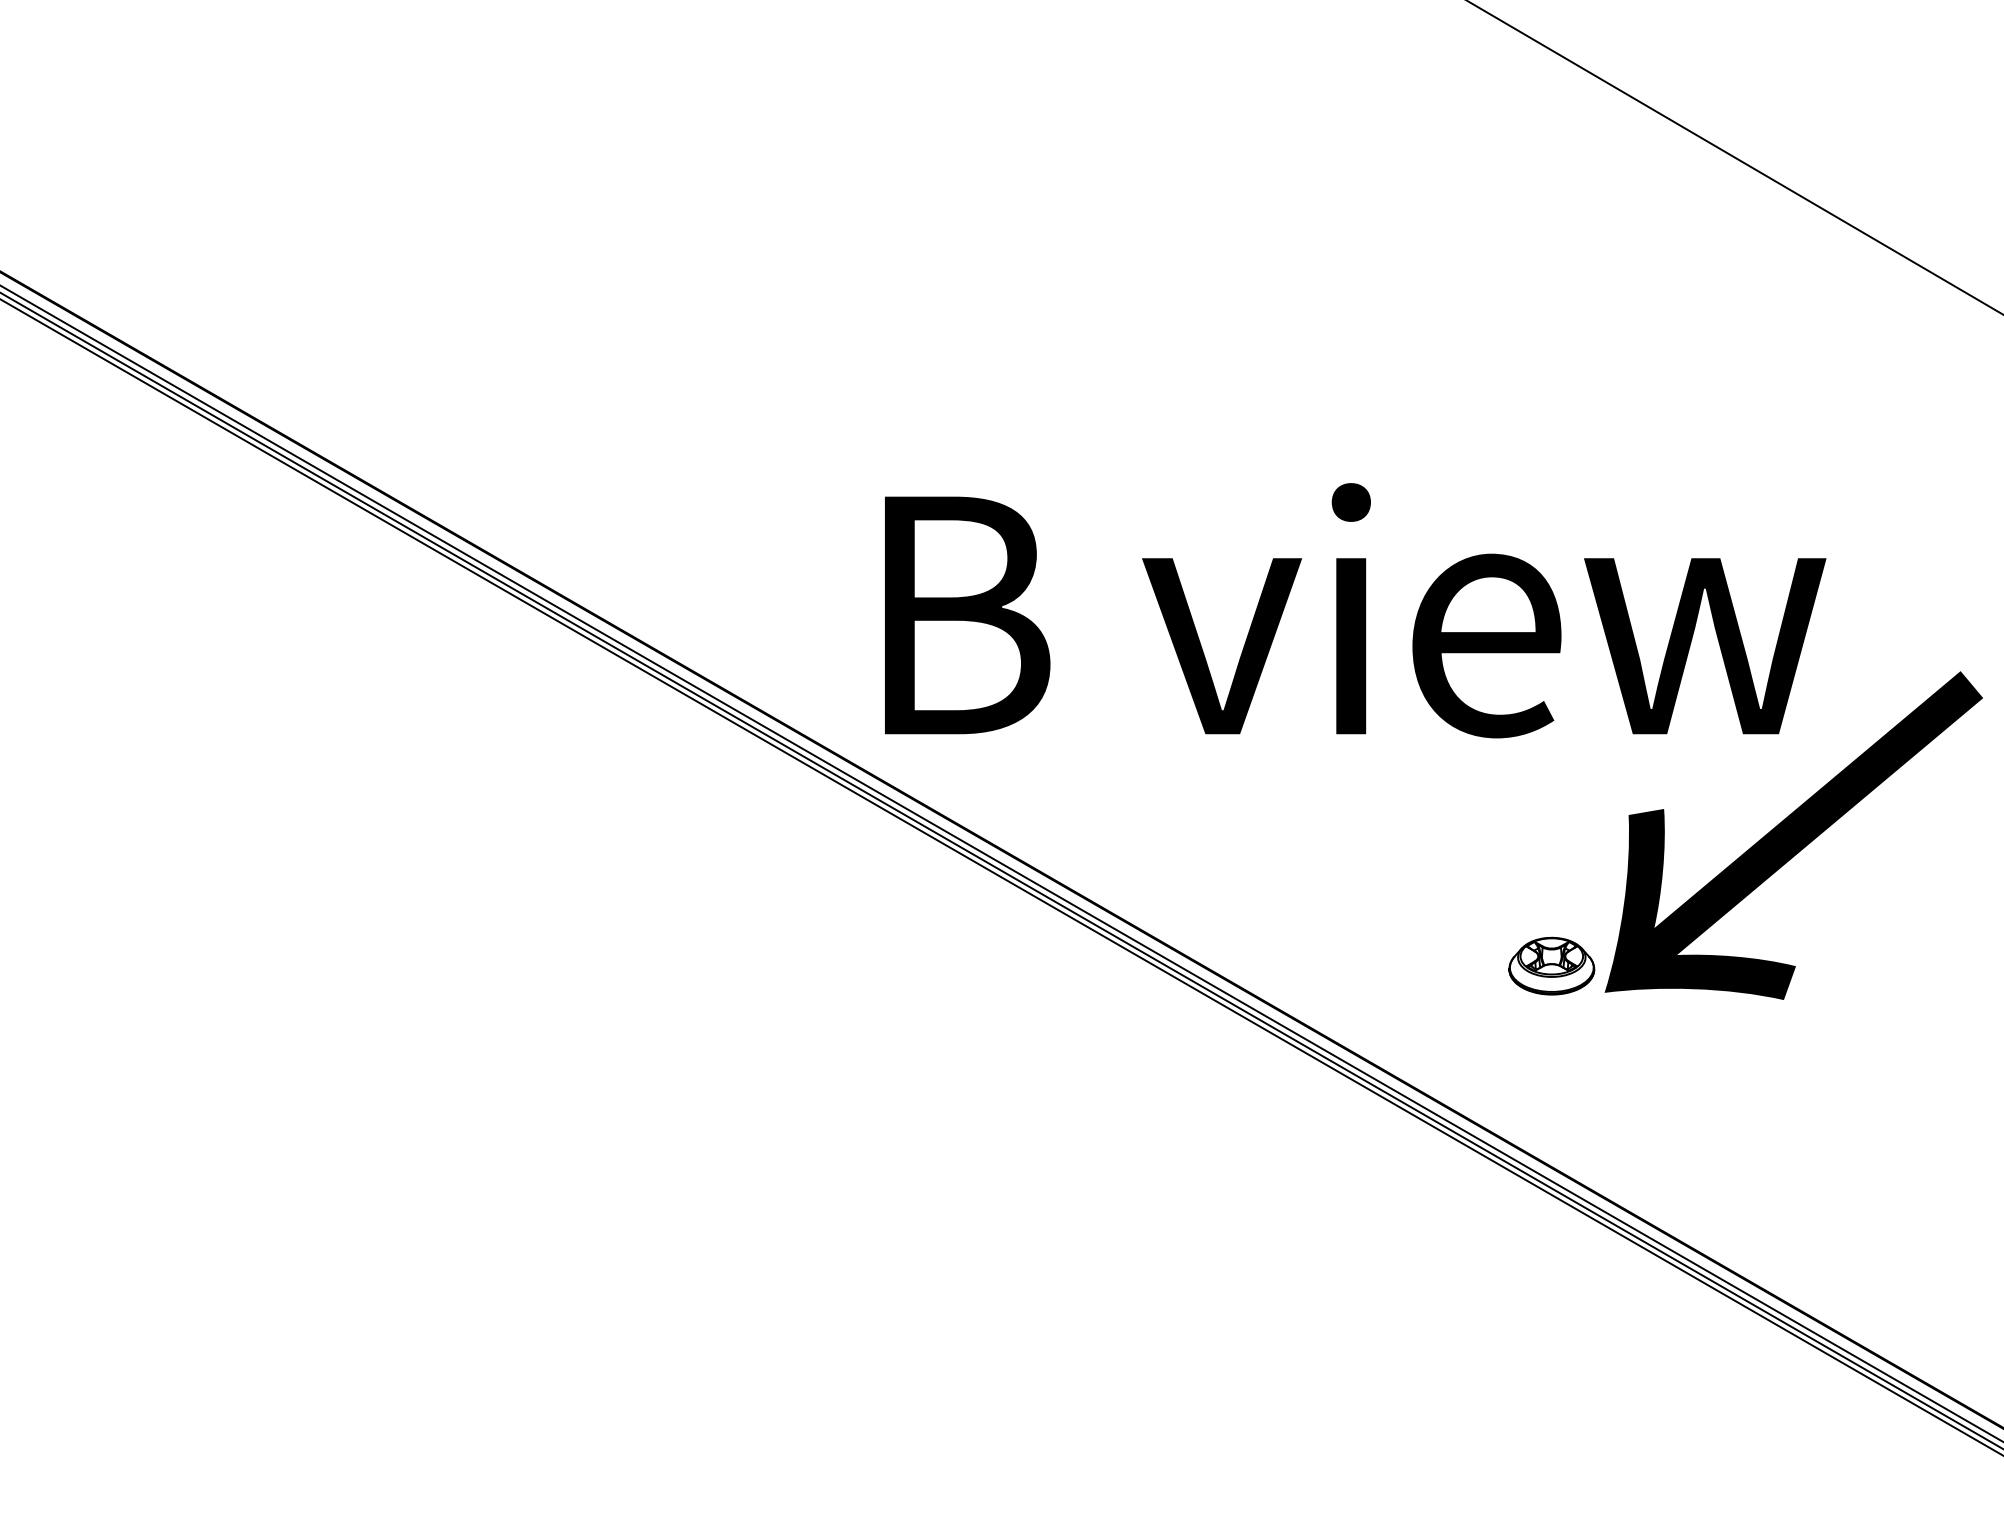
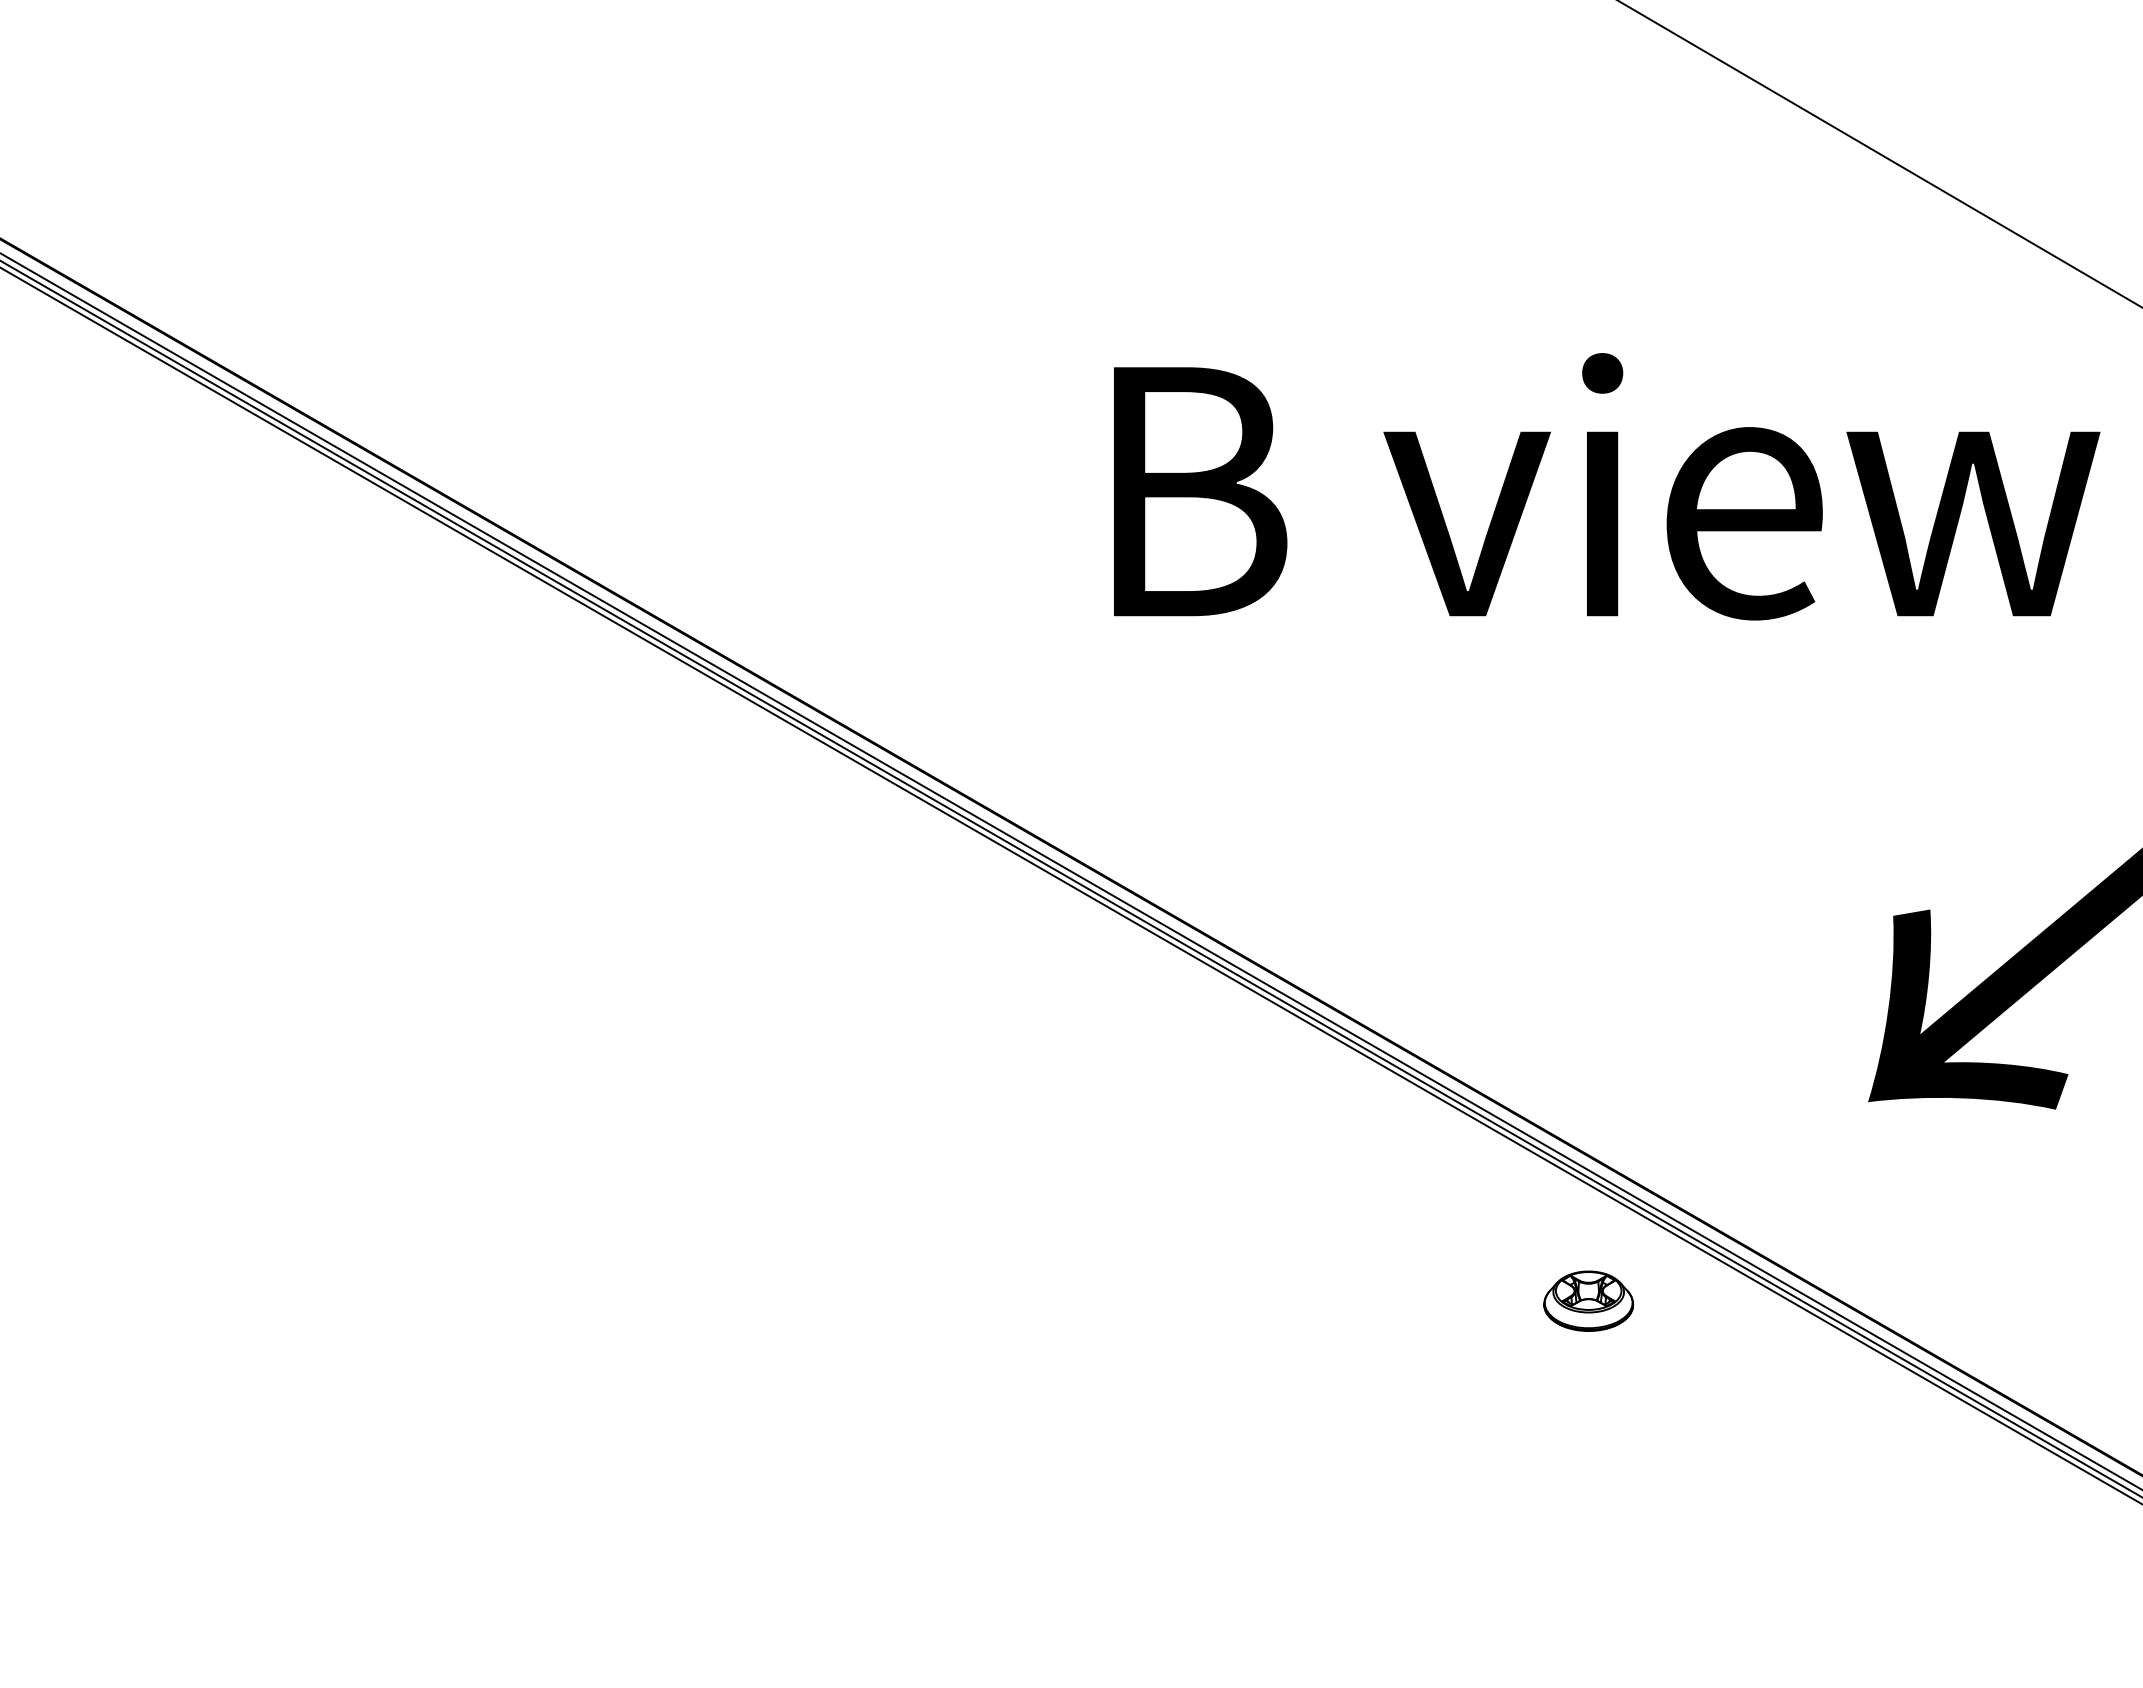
text: (1355, 610) -> (1607, 486), moved
part: (1551, 965) -> (1588, 1300), moved

